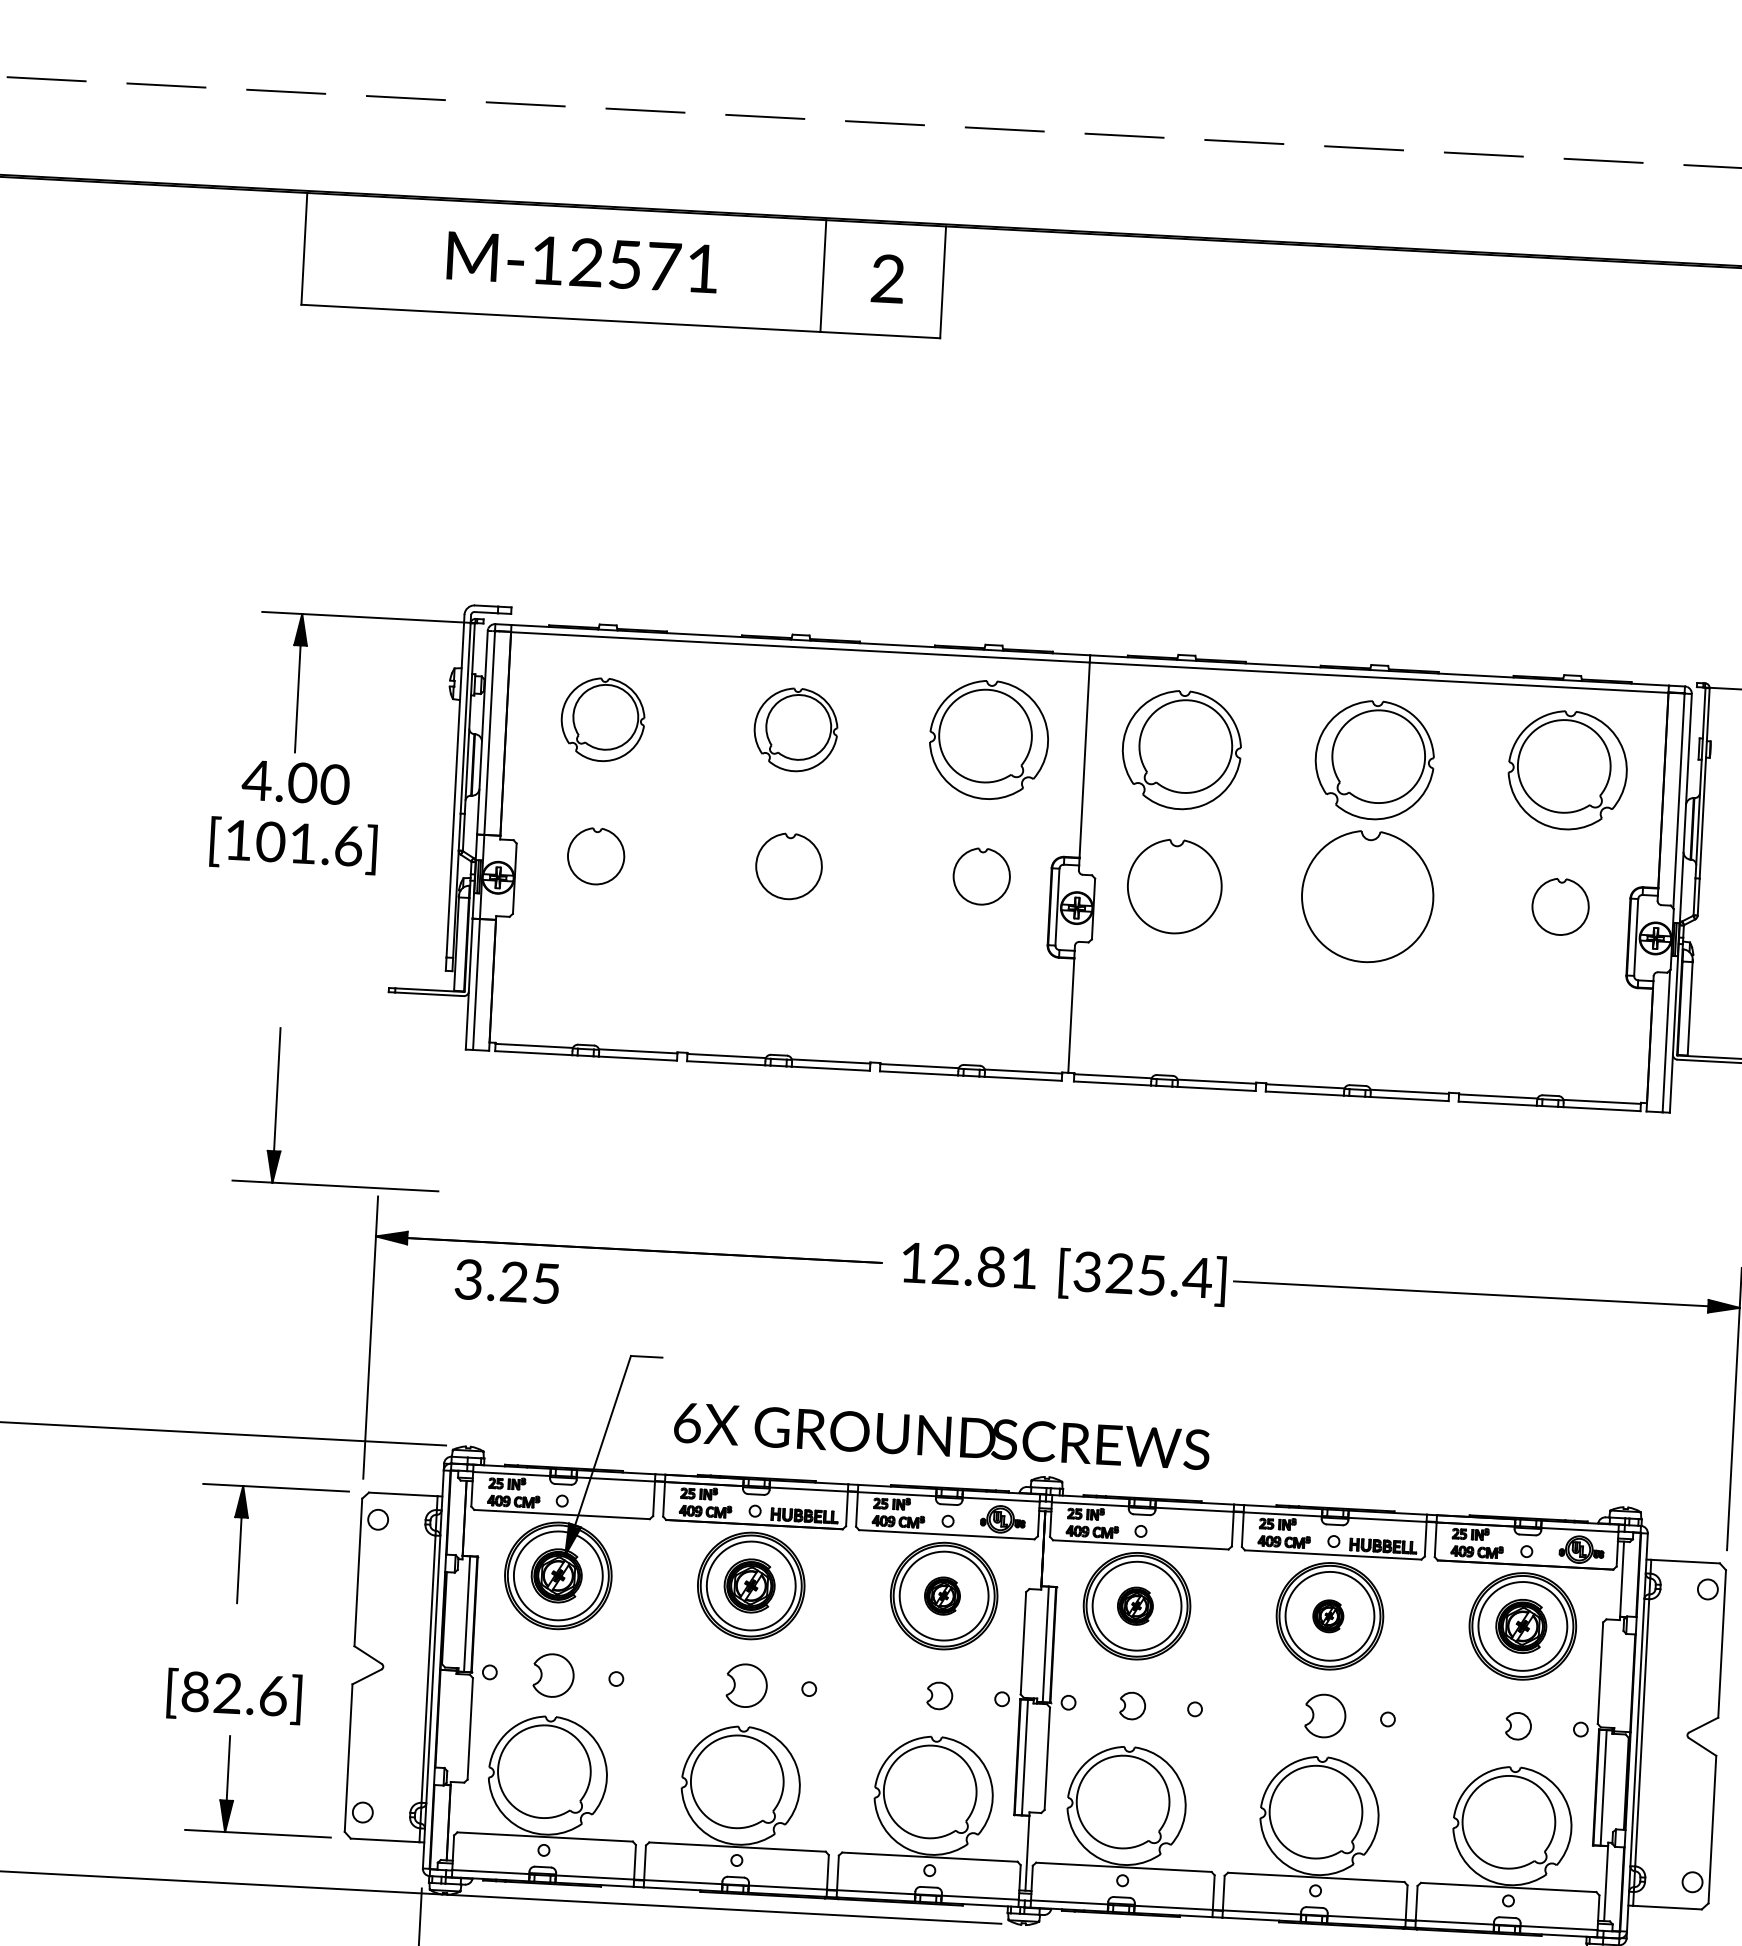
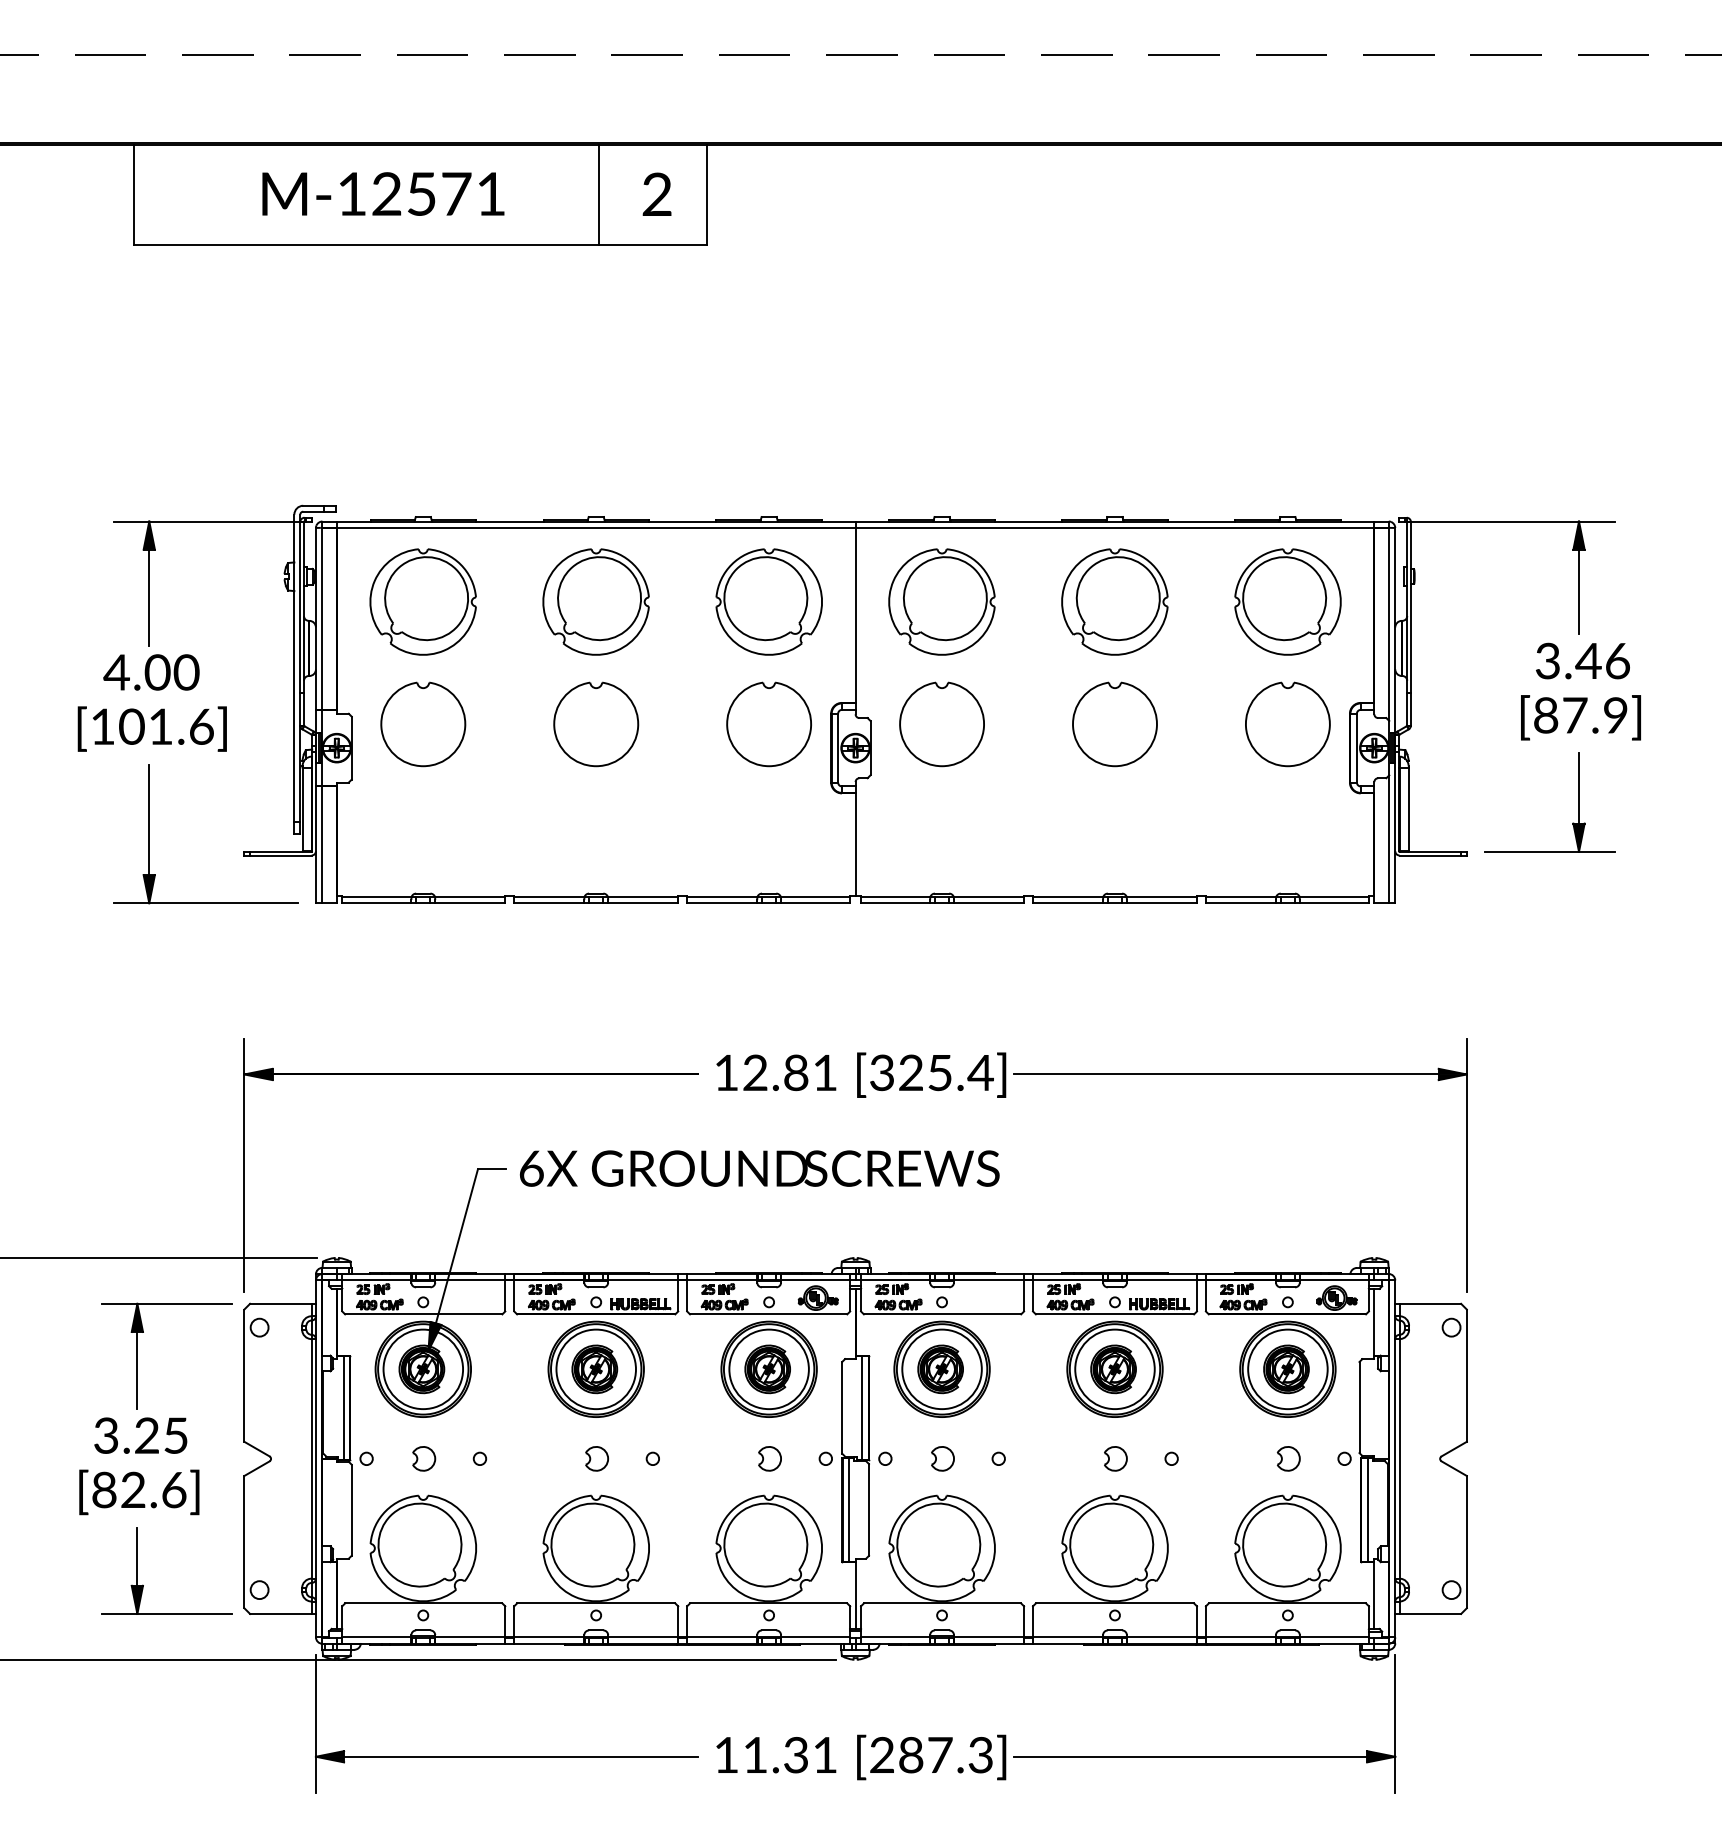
part: (602, 719) -> (422, 601), size x1.43
part: (795, 729) -> (595, 601), size x1.43
part: (596, 856) -> (423, 724), size x1.67
part: (789, 866) -> (596, 724), size x1.43
part: (981, 876) -> (768, 724), size x1.67
part: (1367, 896) -> (1114, 724), size x0.71
part: (1560, 907) -> (1287, 724), size x1.67
part: (276, 1105) -> (149, 834), moved
text: (506, 1281) -> (140, 1435), moved
text: (941, 1436) -> (759, 1168), moved
part: (942, 1596) -> (767, 1369), size x1.43
part: (1135, 1606) -> (940, 1369), size x1.43
part: (1328, 1616) -> (1113, 1369), size x1.67
part: (554, 1675) -> (424, 1458), size x0.62
part: (746, 1685) -> (596, 1458), size x0.62
part: (1325, 1715) -> (1115, 1458), size x0.62

